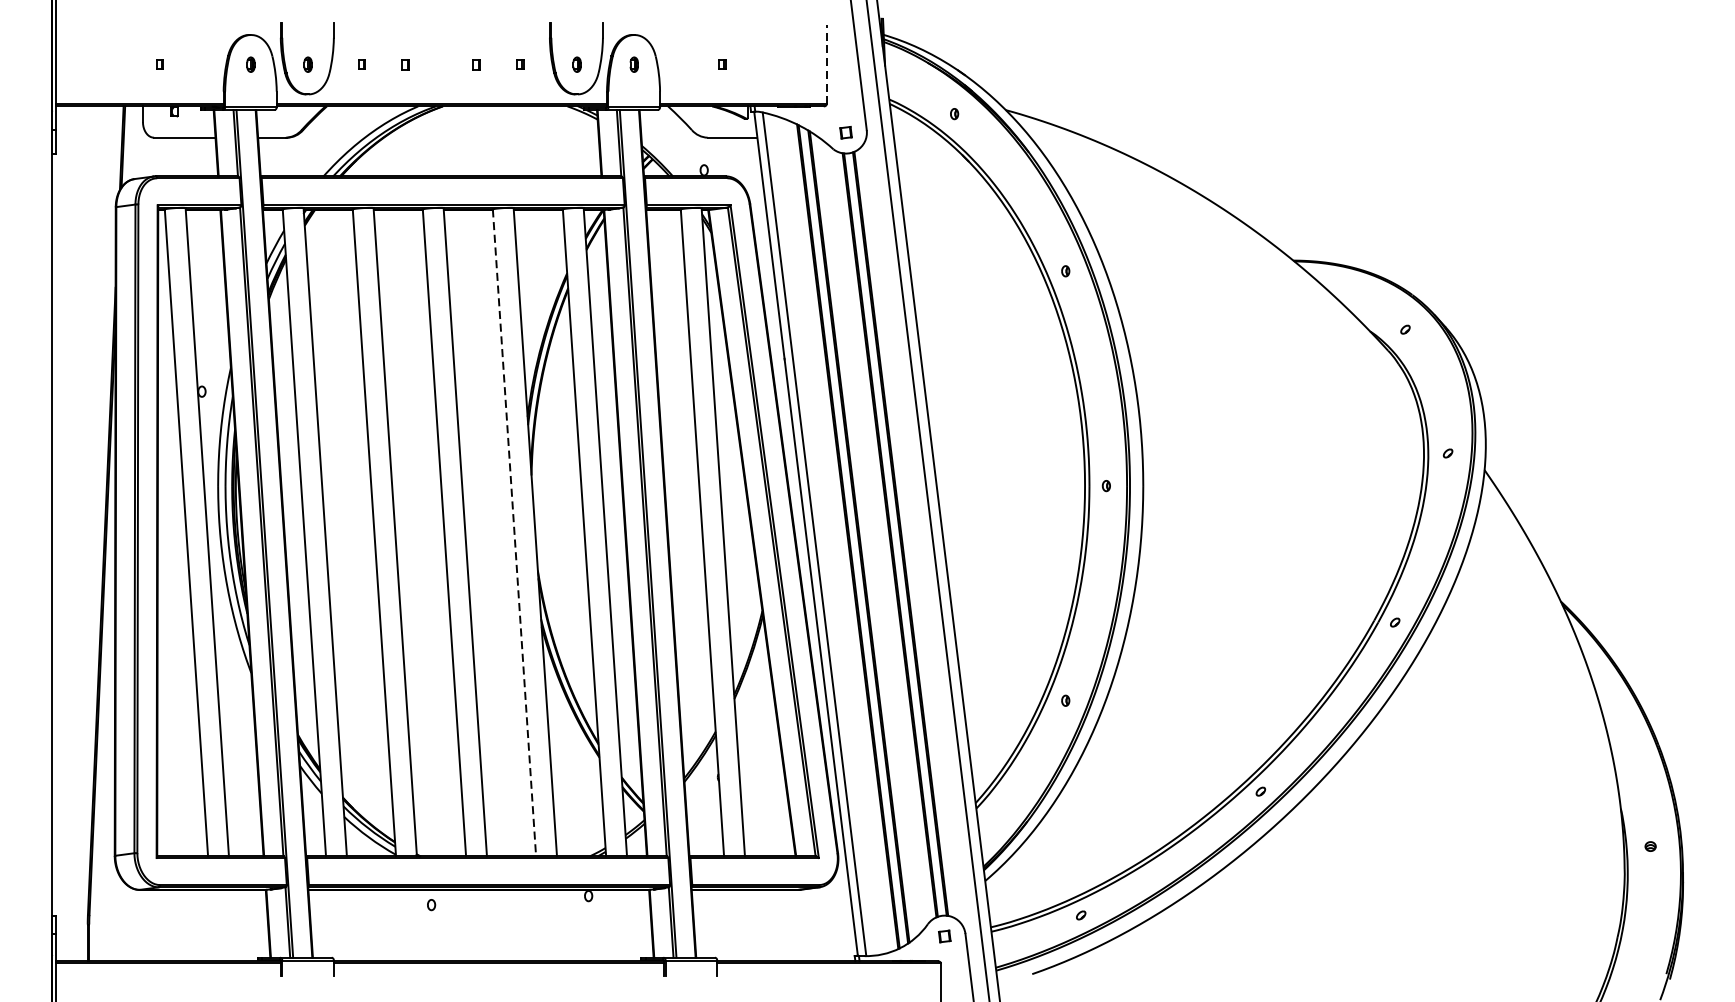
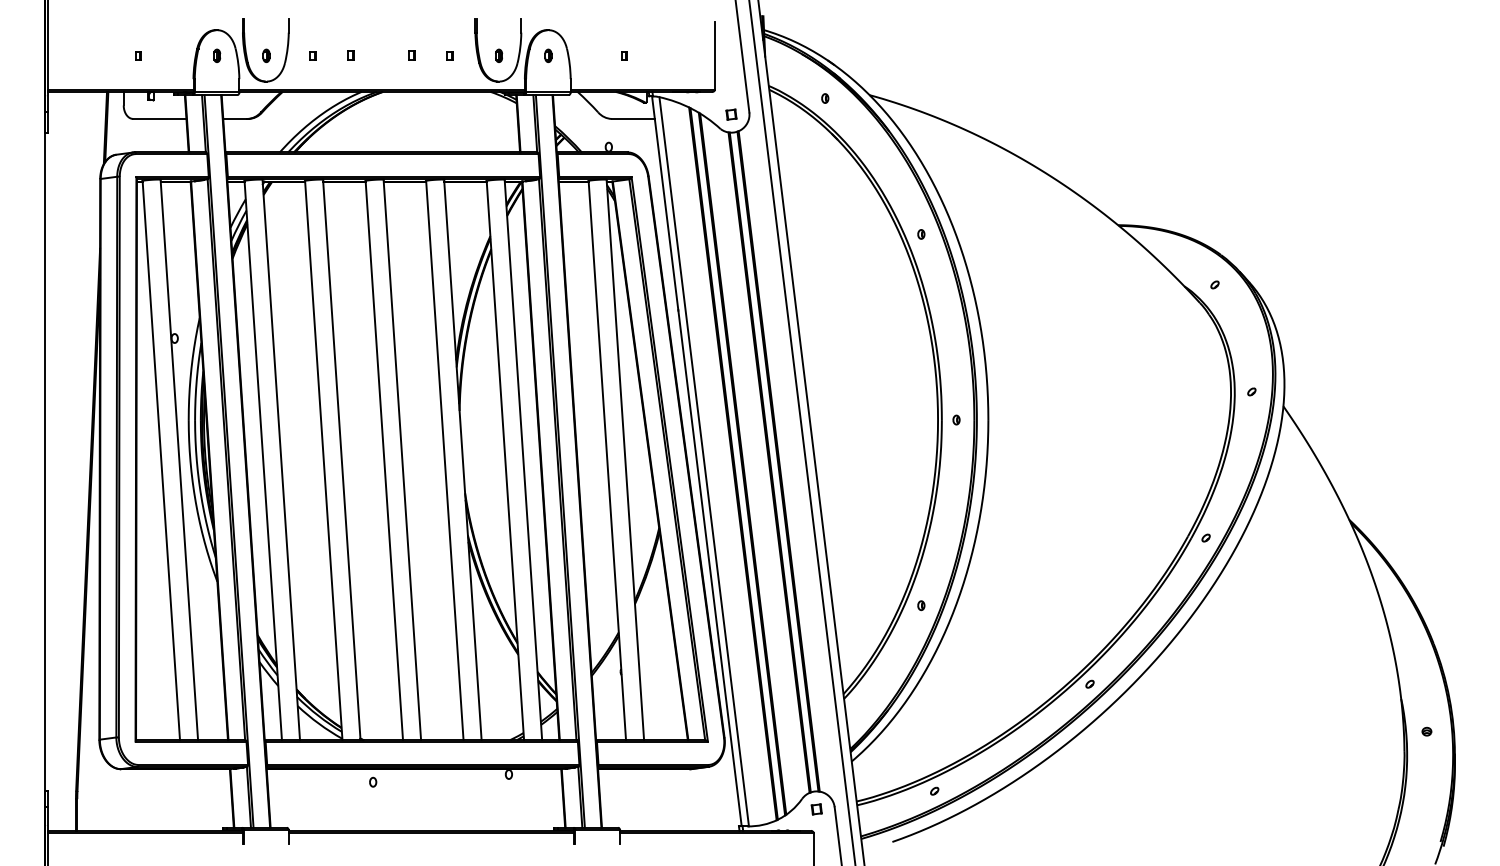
line: (826, 64) -> (714, 55), dashed -> solid
line: (514, 532) -> (444, 460), dashed -> solid

